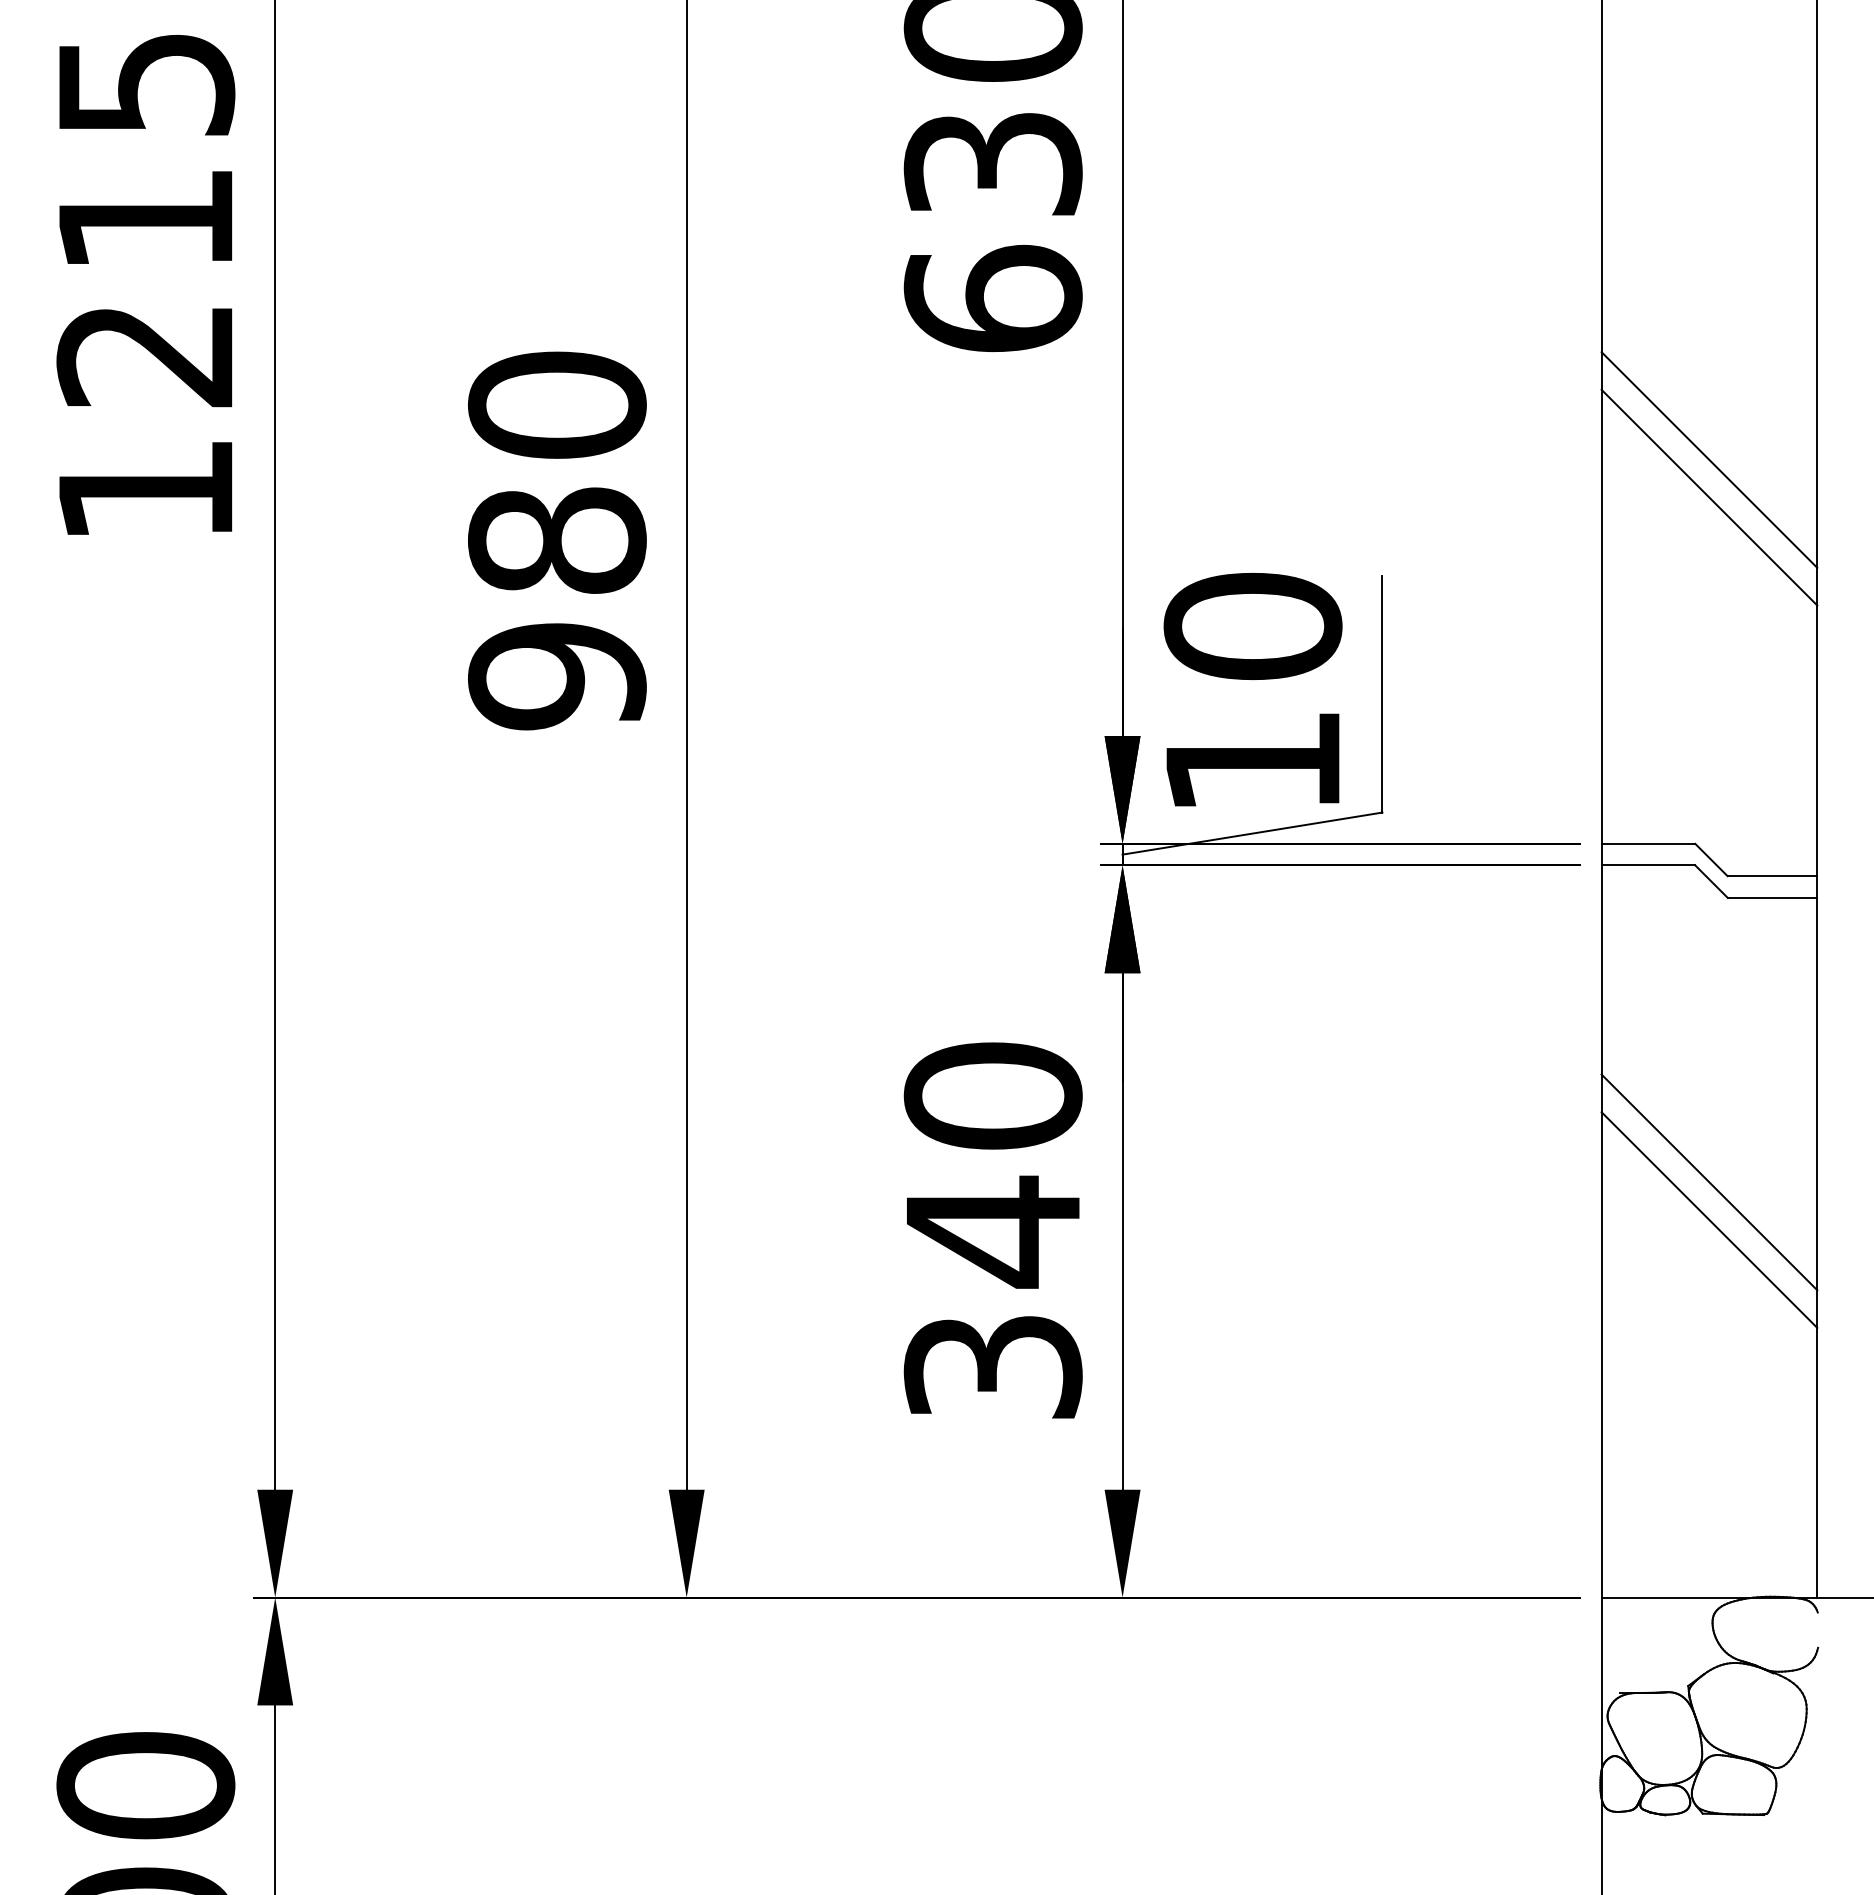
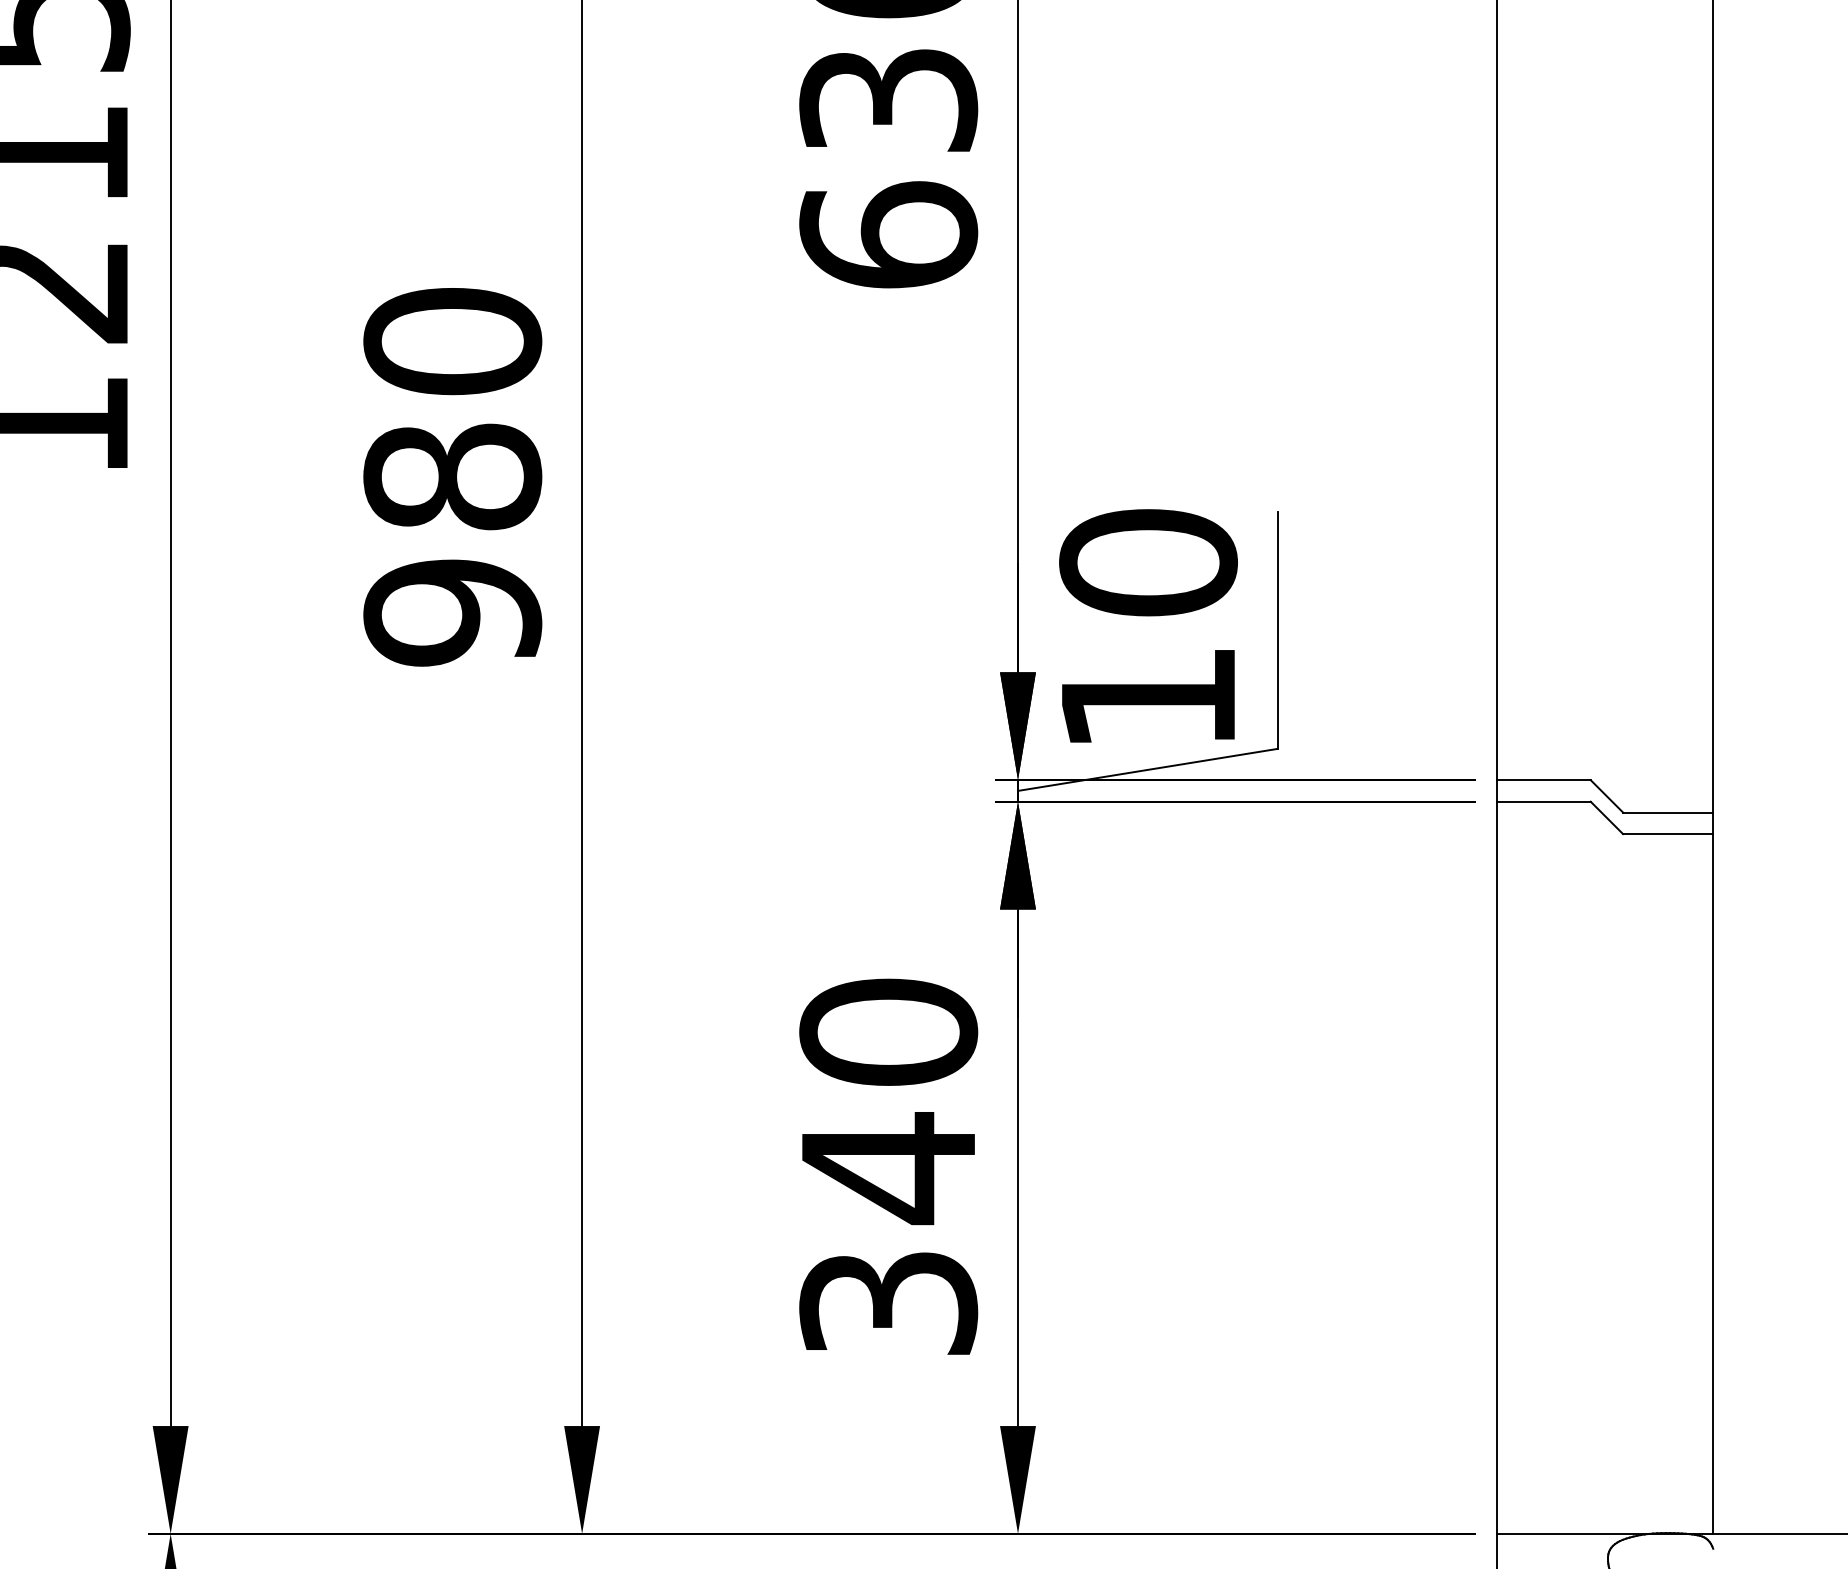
line: (1709, 459) -> (1604, 395), removed
line: (1709, 497) -> (1604, 433), removed
line: (1709, 1182) -> (1604, 1118), removed
line: (1709, 1219) -> (1604, 1155), removed

